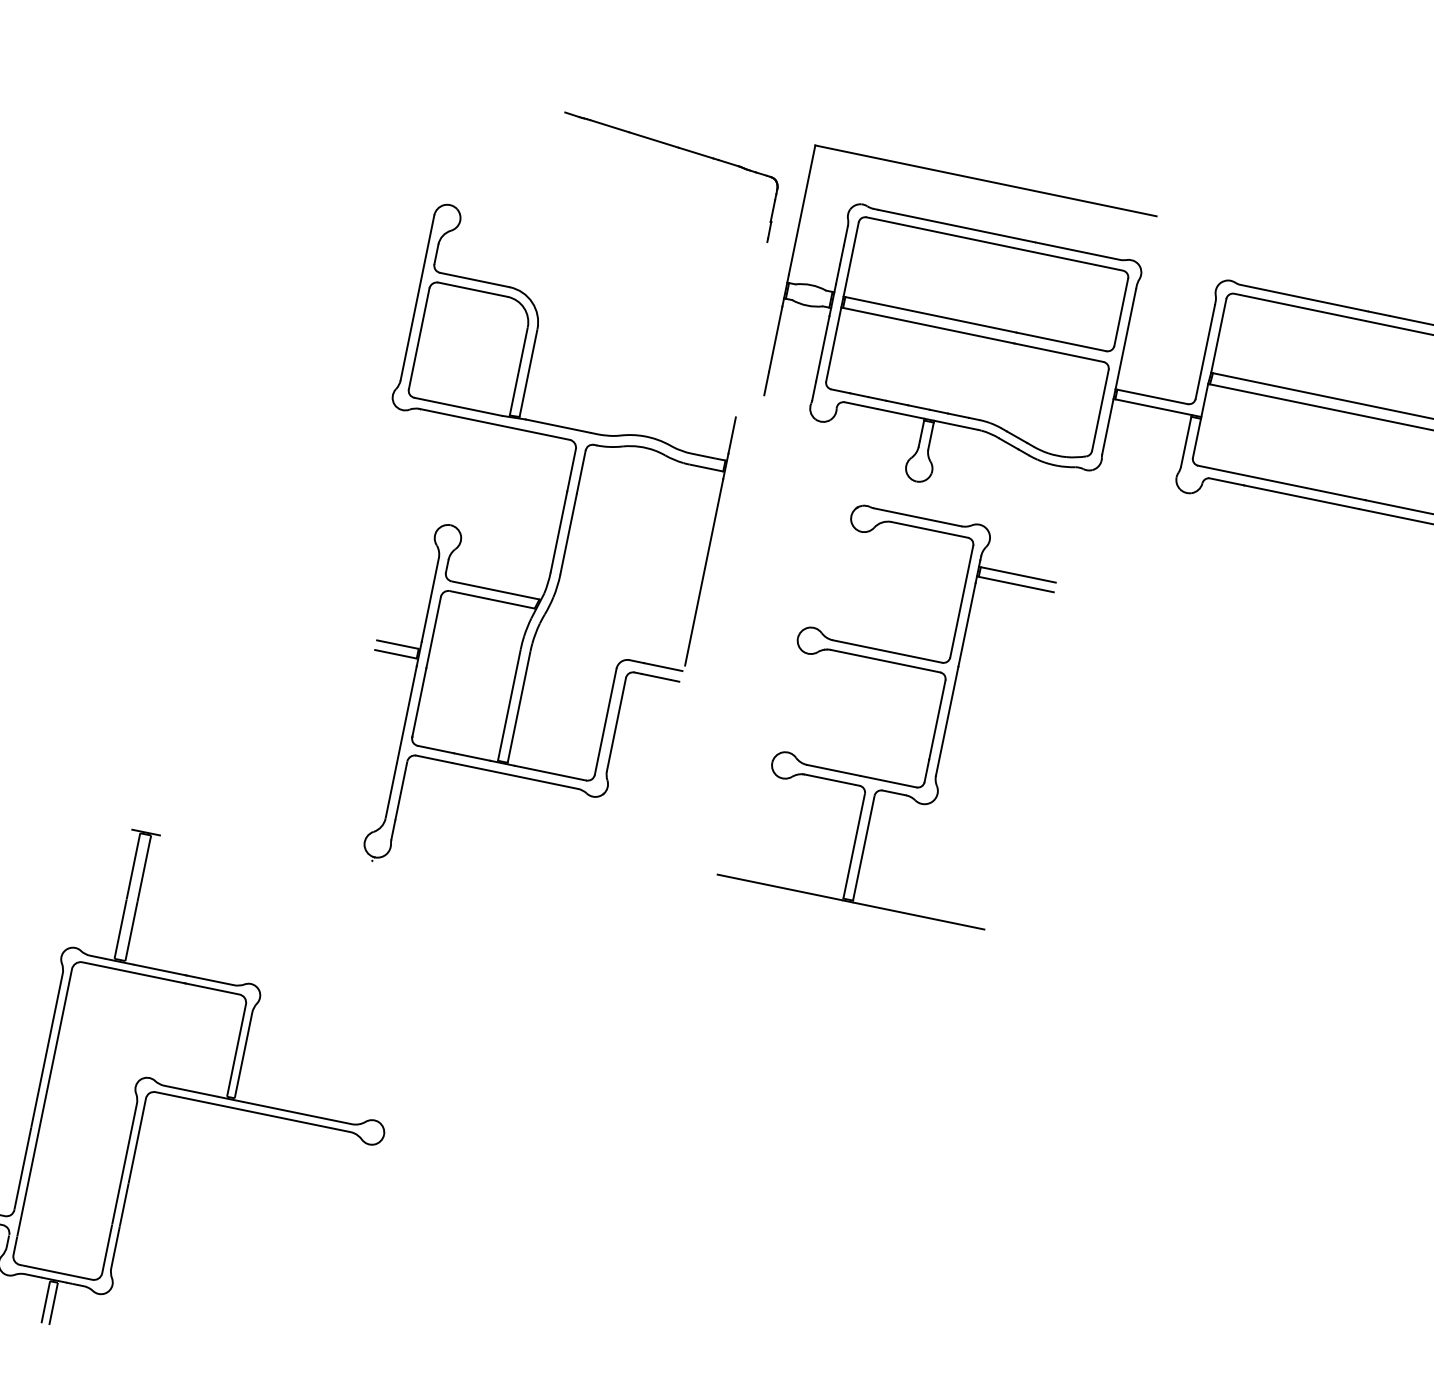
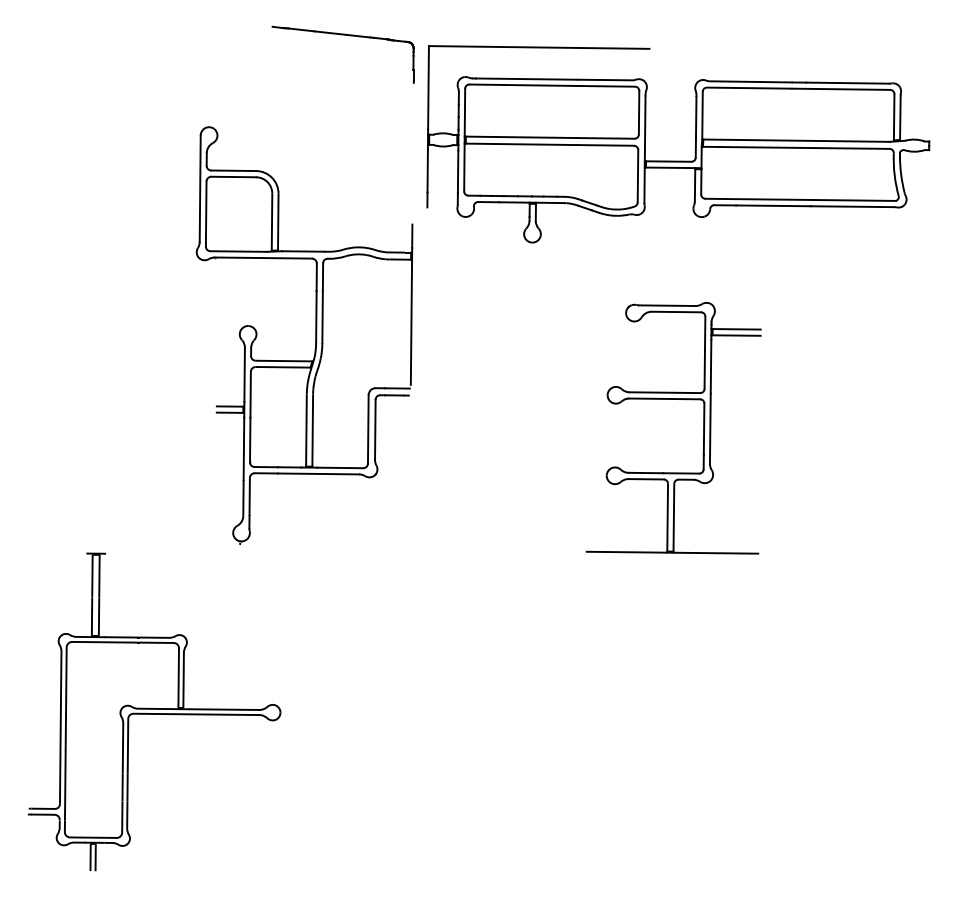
part: (671, 147) -> (342, 35), moved
part: (898, 664) -> (673, 399), moved

